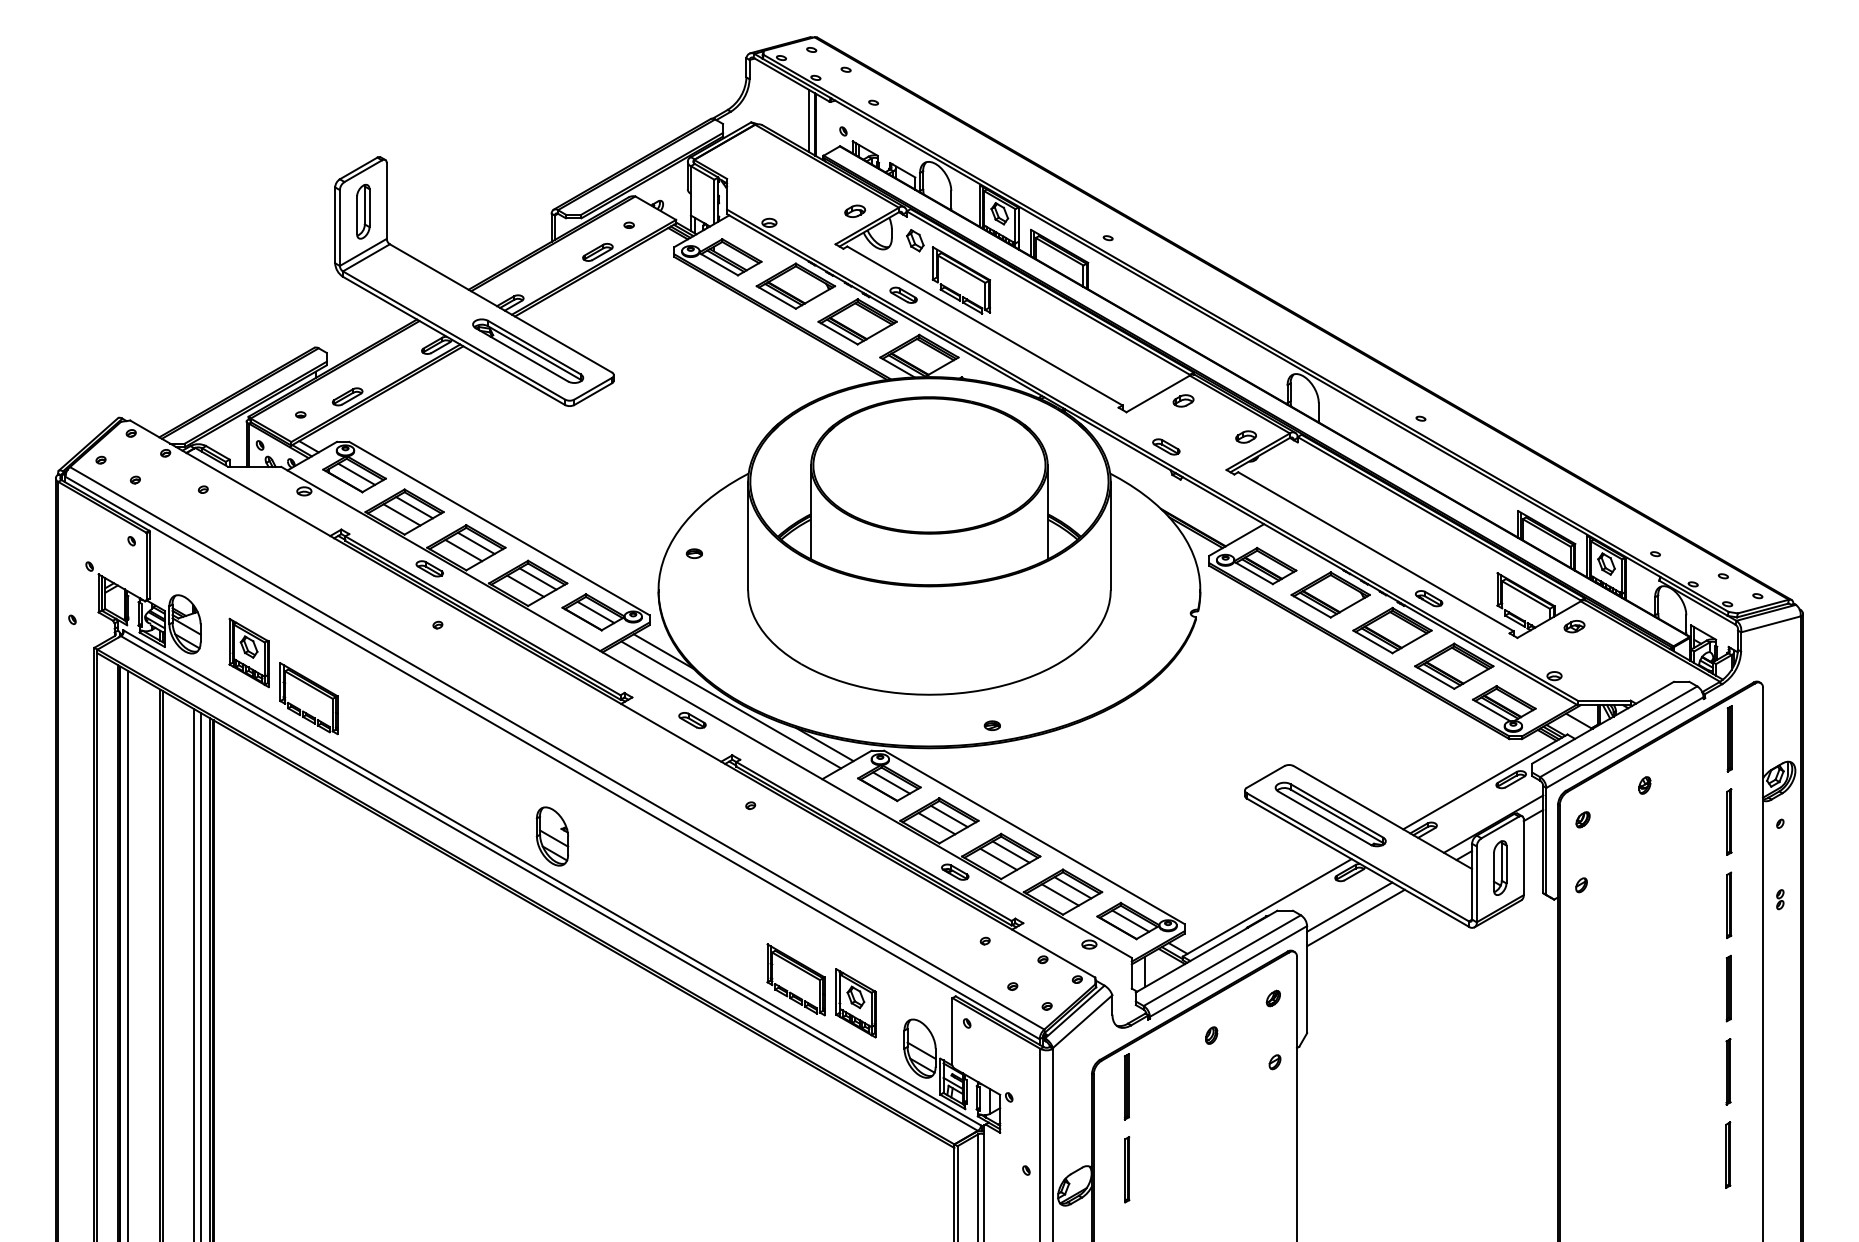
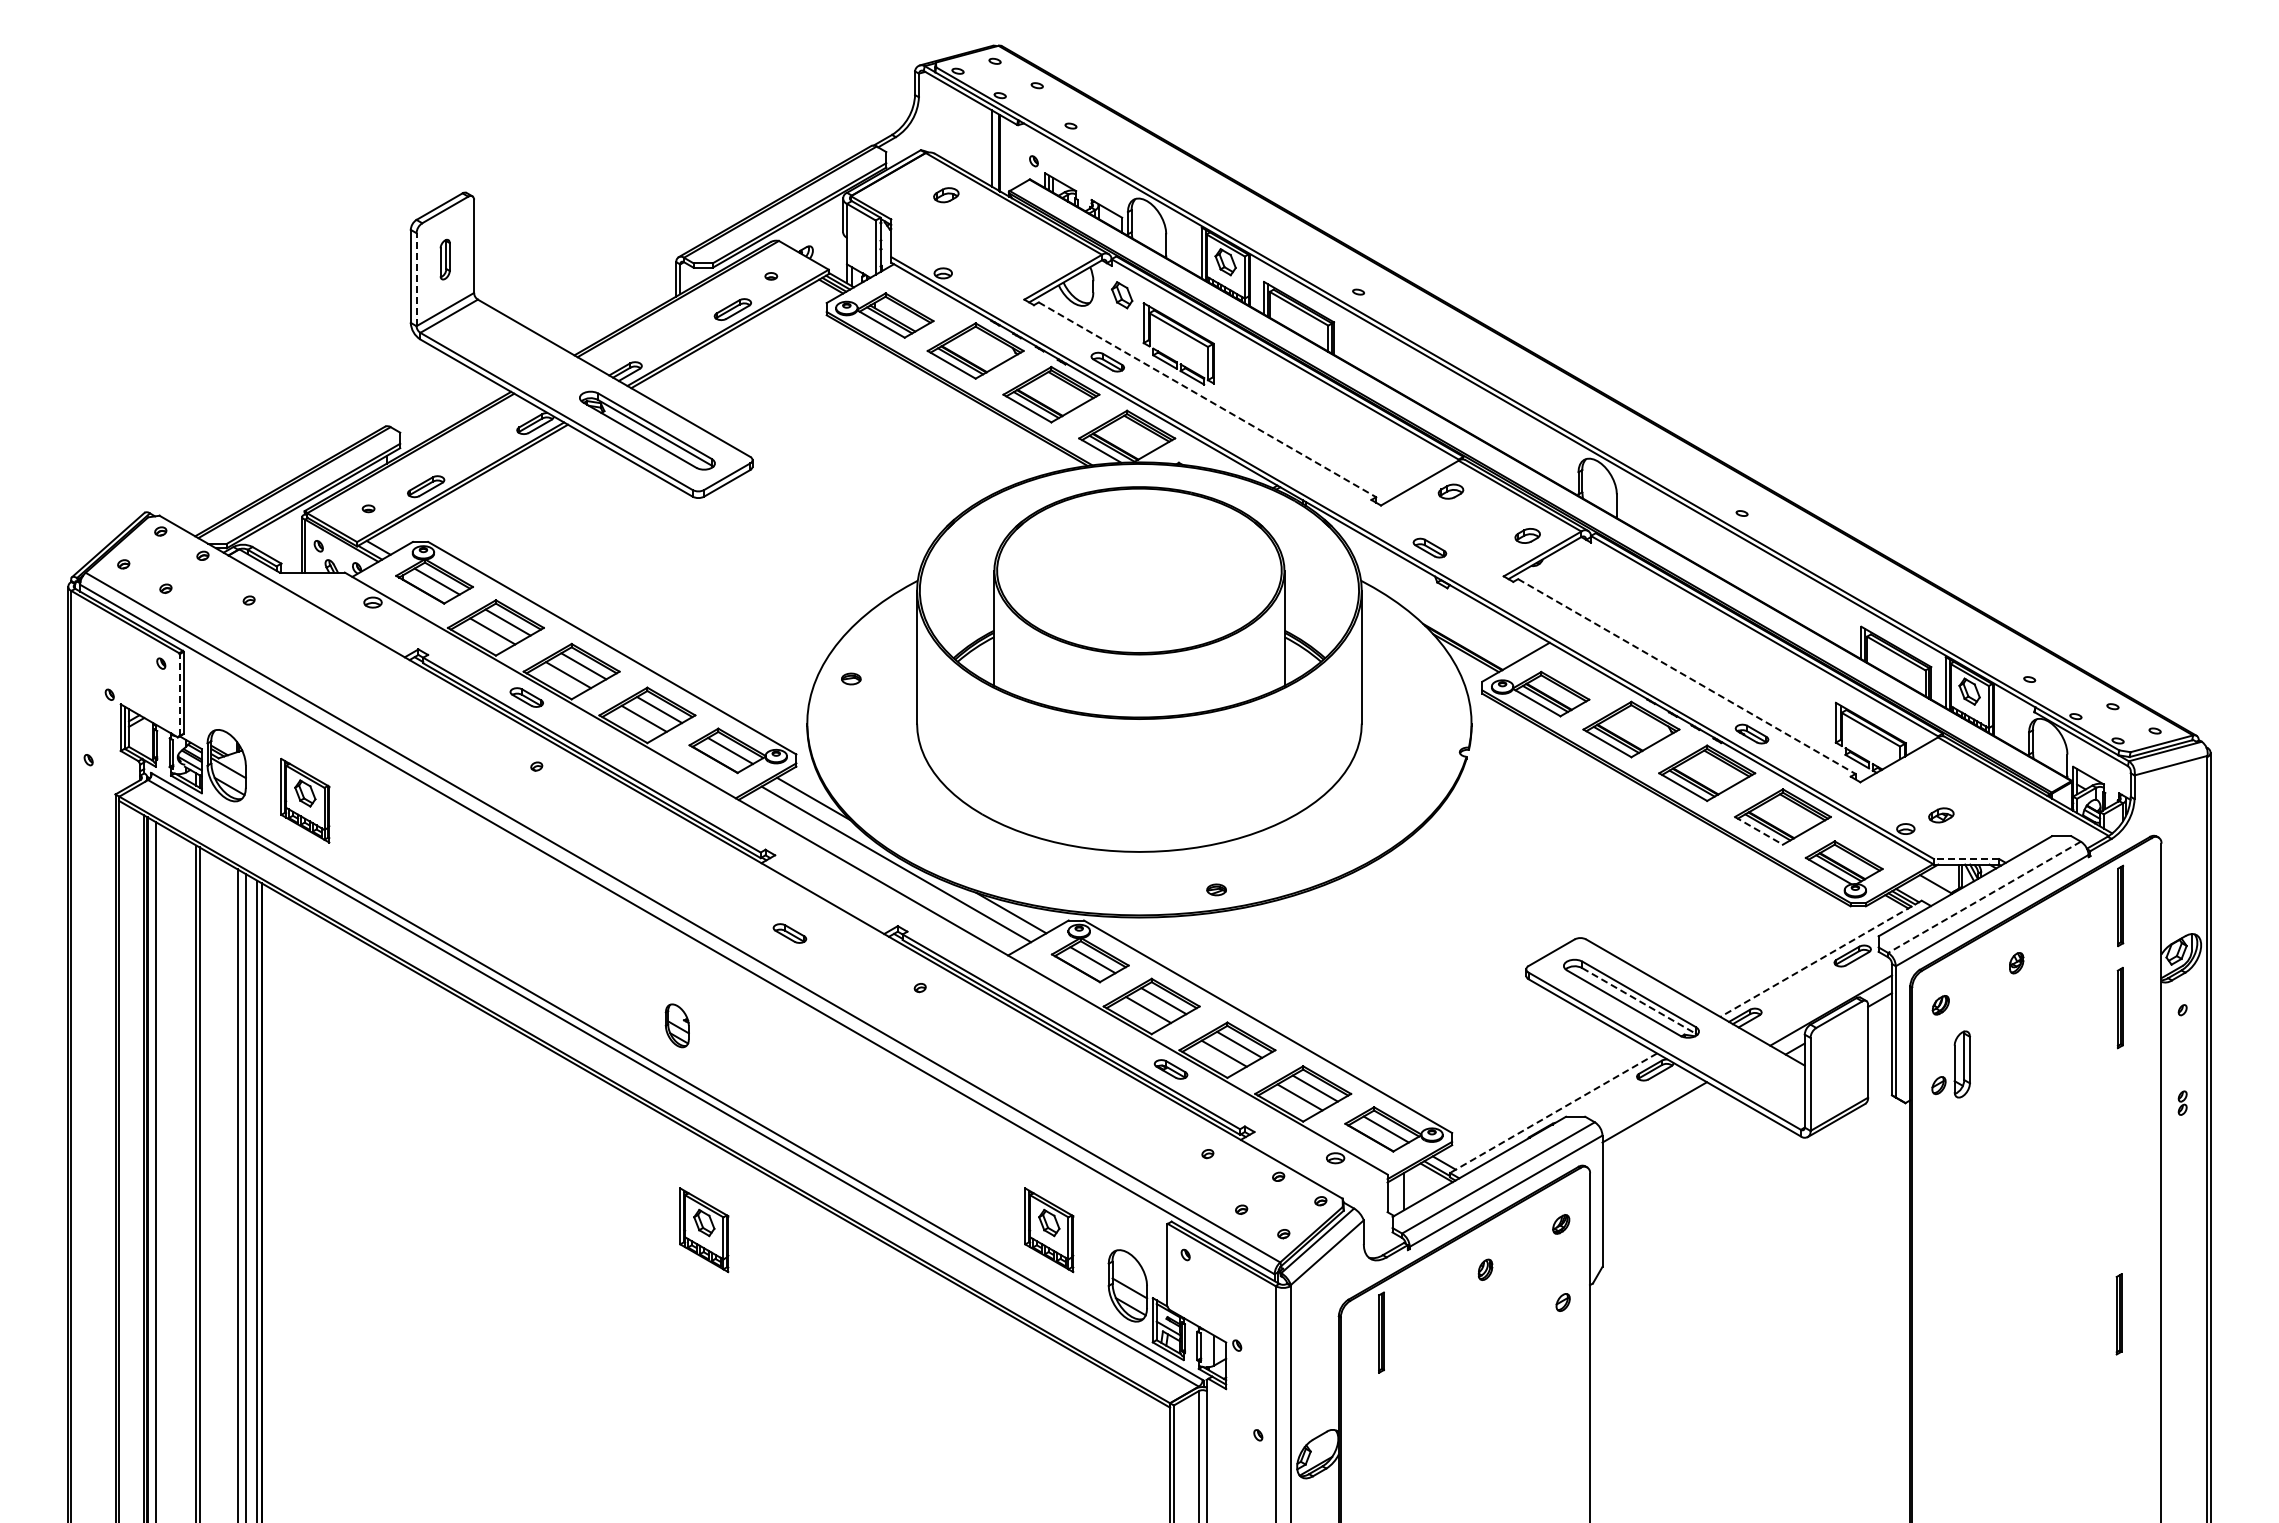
part: (362, 211) -> (444, 259), size x0.6
part: (855, 211) -> (946, 195), moved
line: (339, 227) -> (416, 279), solid -> dashed
line: (984, 325) -> (1207, 399), solid -> dashed
line: (1375, 551) -> (1686, 676), solid -> dashed
line: (146, 566) -> (179, 694), solid -> dashed
part: (1574, 626) -> (1941, 815), moved
line: (1434, 677) -> (1758, 830), solid -> dashed
part: (314, 689) -> (385, 845), removed
line: (1604, 700) -> (1966, 859), solid -> dashed
part: (692, 720) -> (789, 933), moved
line: (1618, 731) -> (1984, 897), solid -> dashed
line: (1484, 782) -> (1820, 959), solid -> dashed
line: (1337, 815) -> (1639, 1000), solid -> dashed
part: (552, 836) -> (677, 1025), size x0.6
part: (1499, 868) -> (1961, 1064), moved
part: (1728, 905) -> (2119, 1110), removed
line: (1267, 908) -> (1553, 1113), solid -> dashed
line: (1356, 917) -> (1662, 1125), removed
part: (800, 970) -> (981, 1189), removed
part: (1728, 988) -> (2119, 1212), removed
part: (574, 1003) -> (704, 1230), added
part: (1727, 1155) -> (2118, 1416), removed
part: (1126, 1169) -> (1381, 1434), removed

